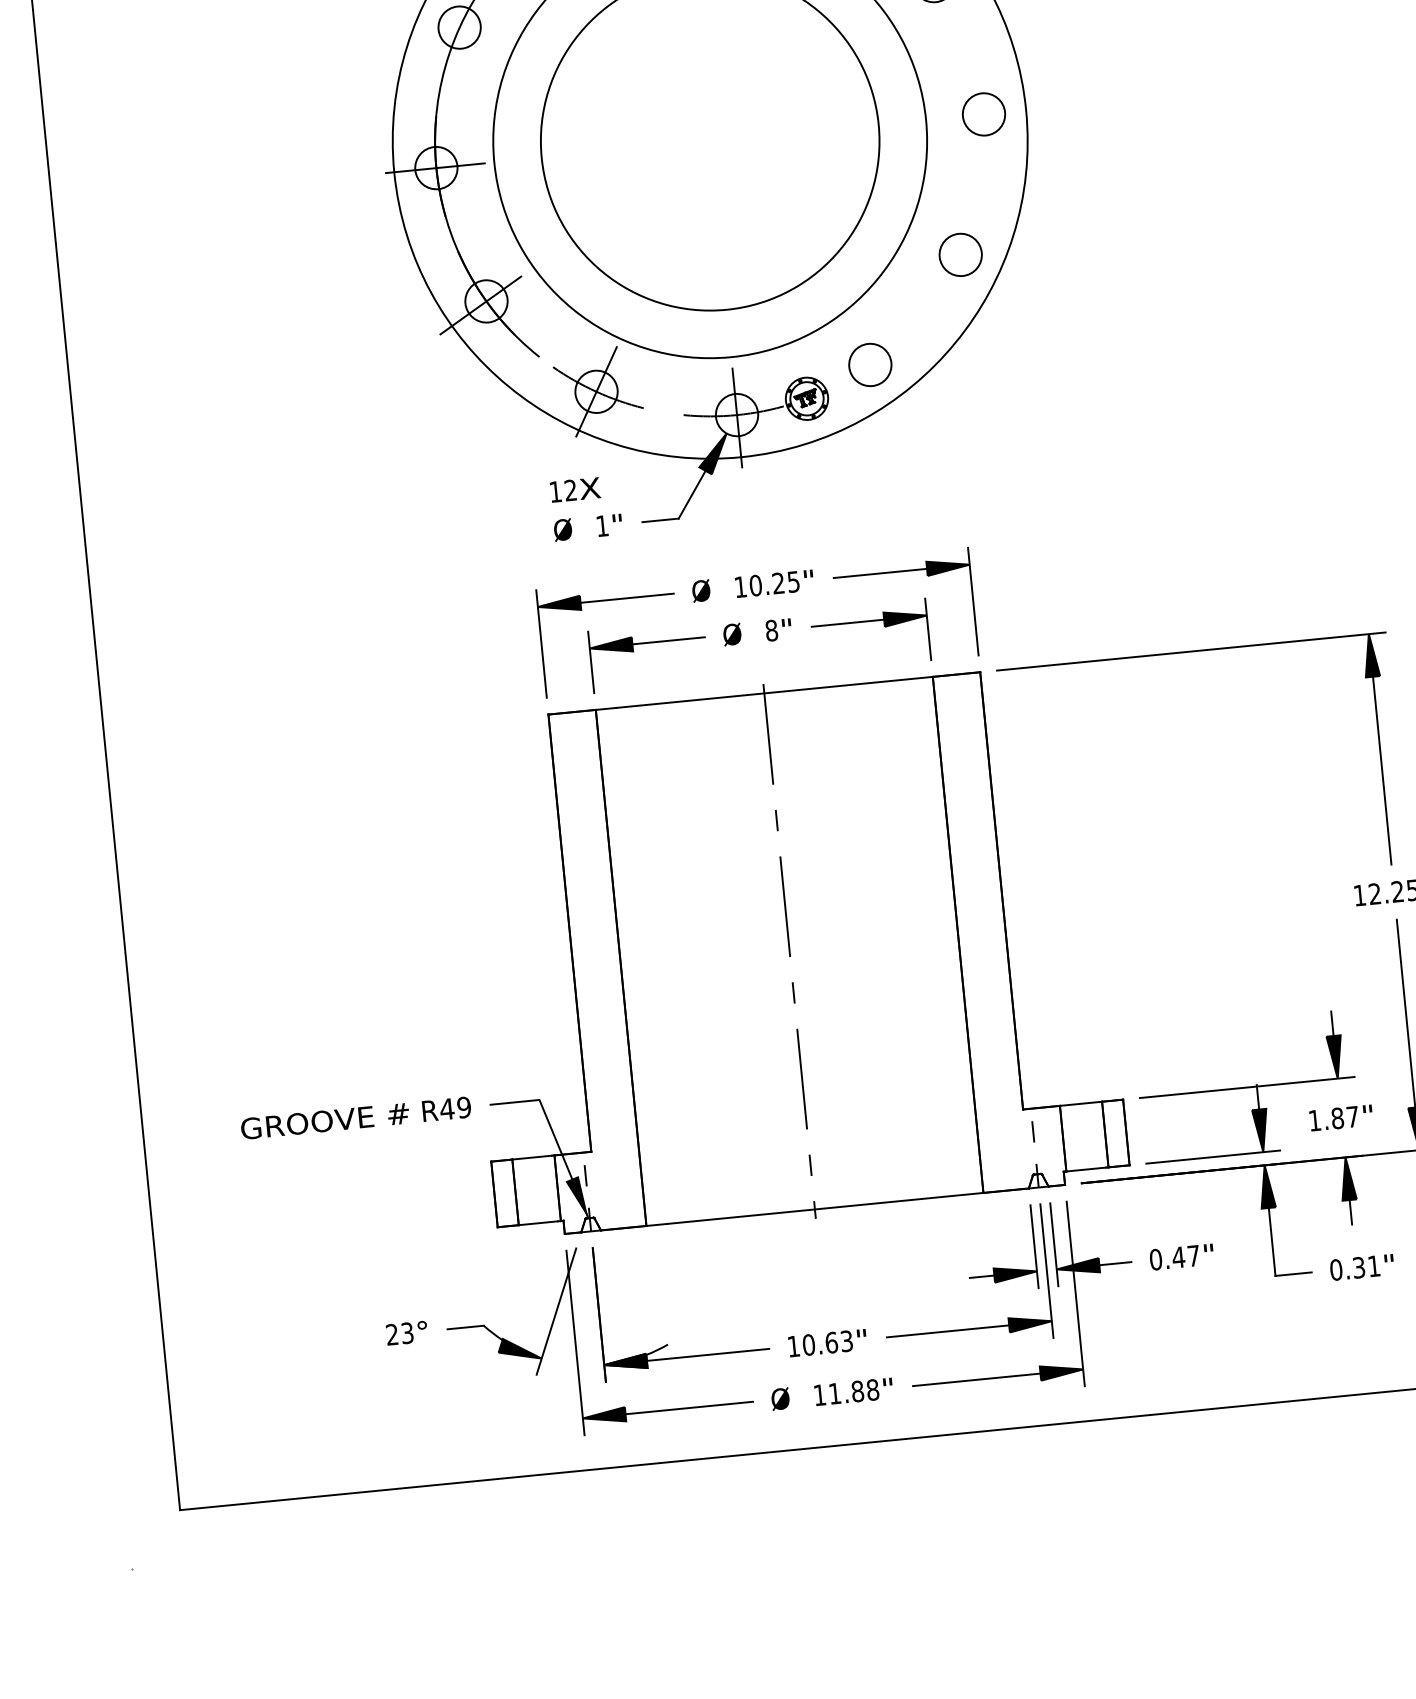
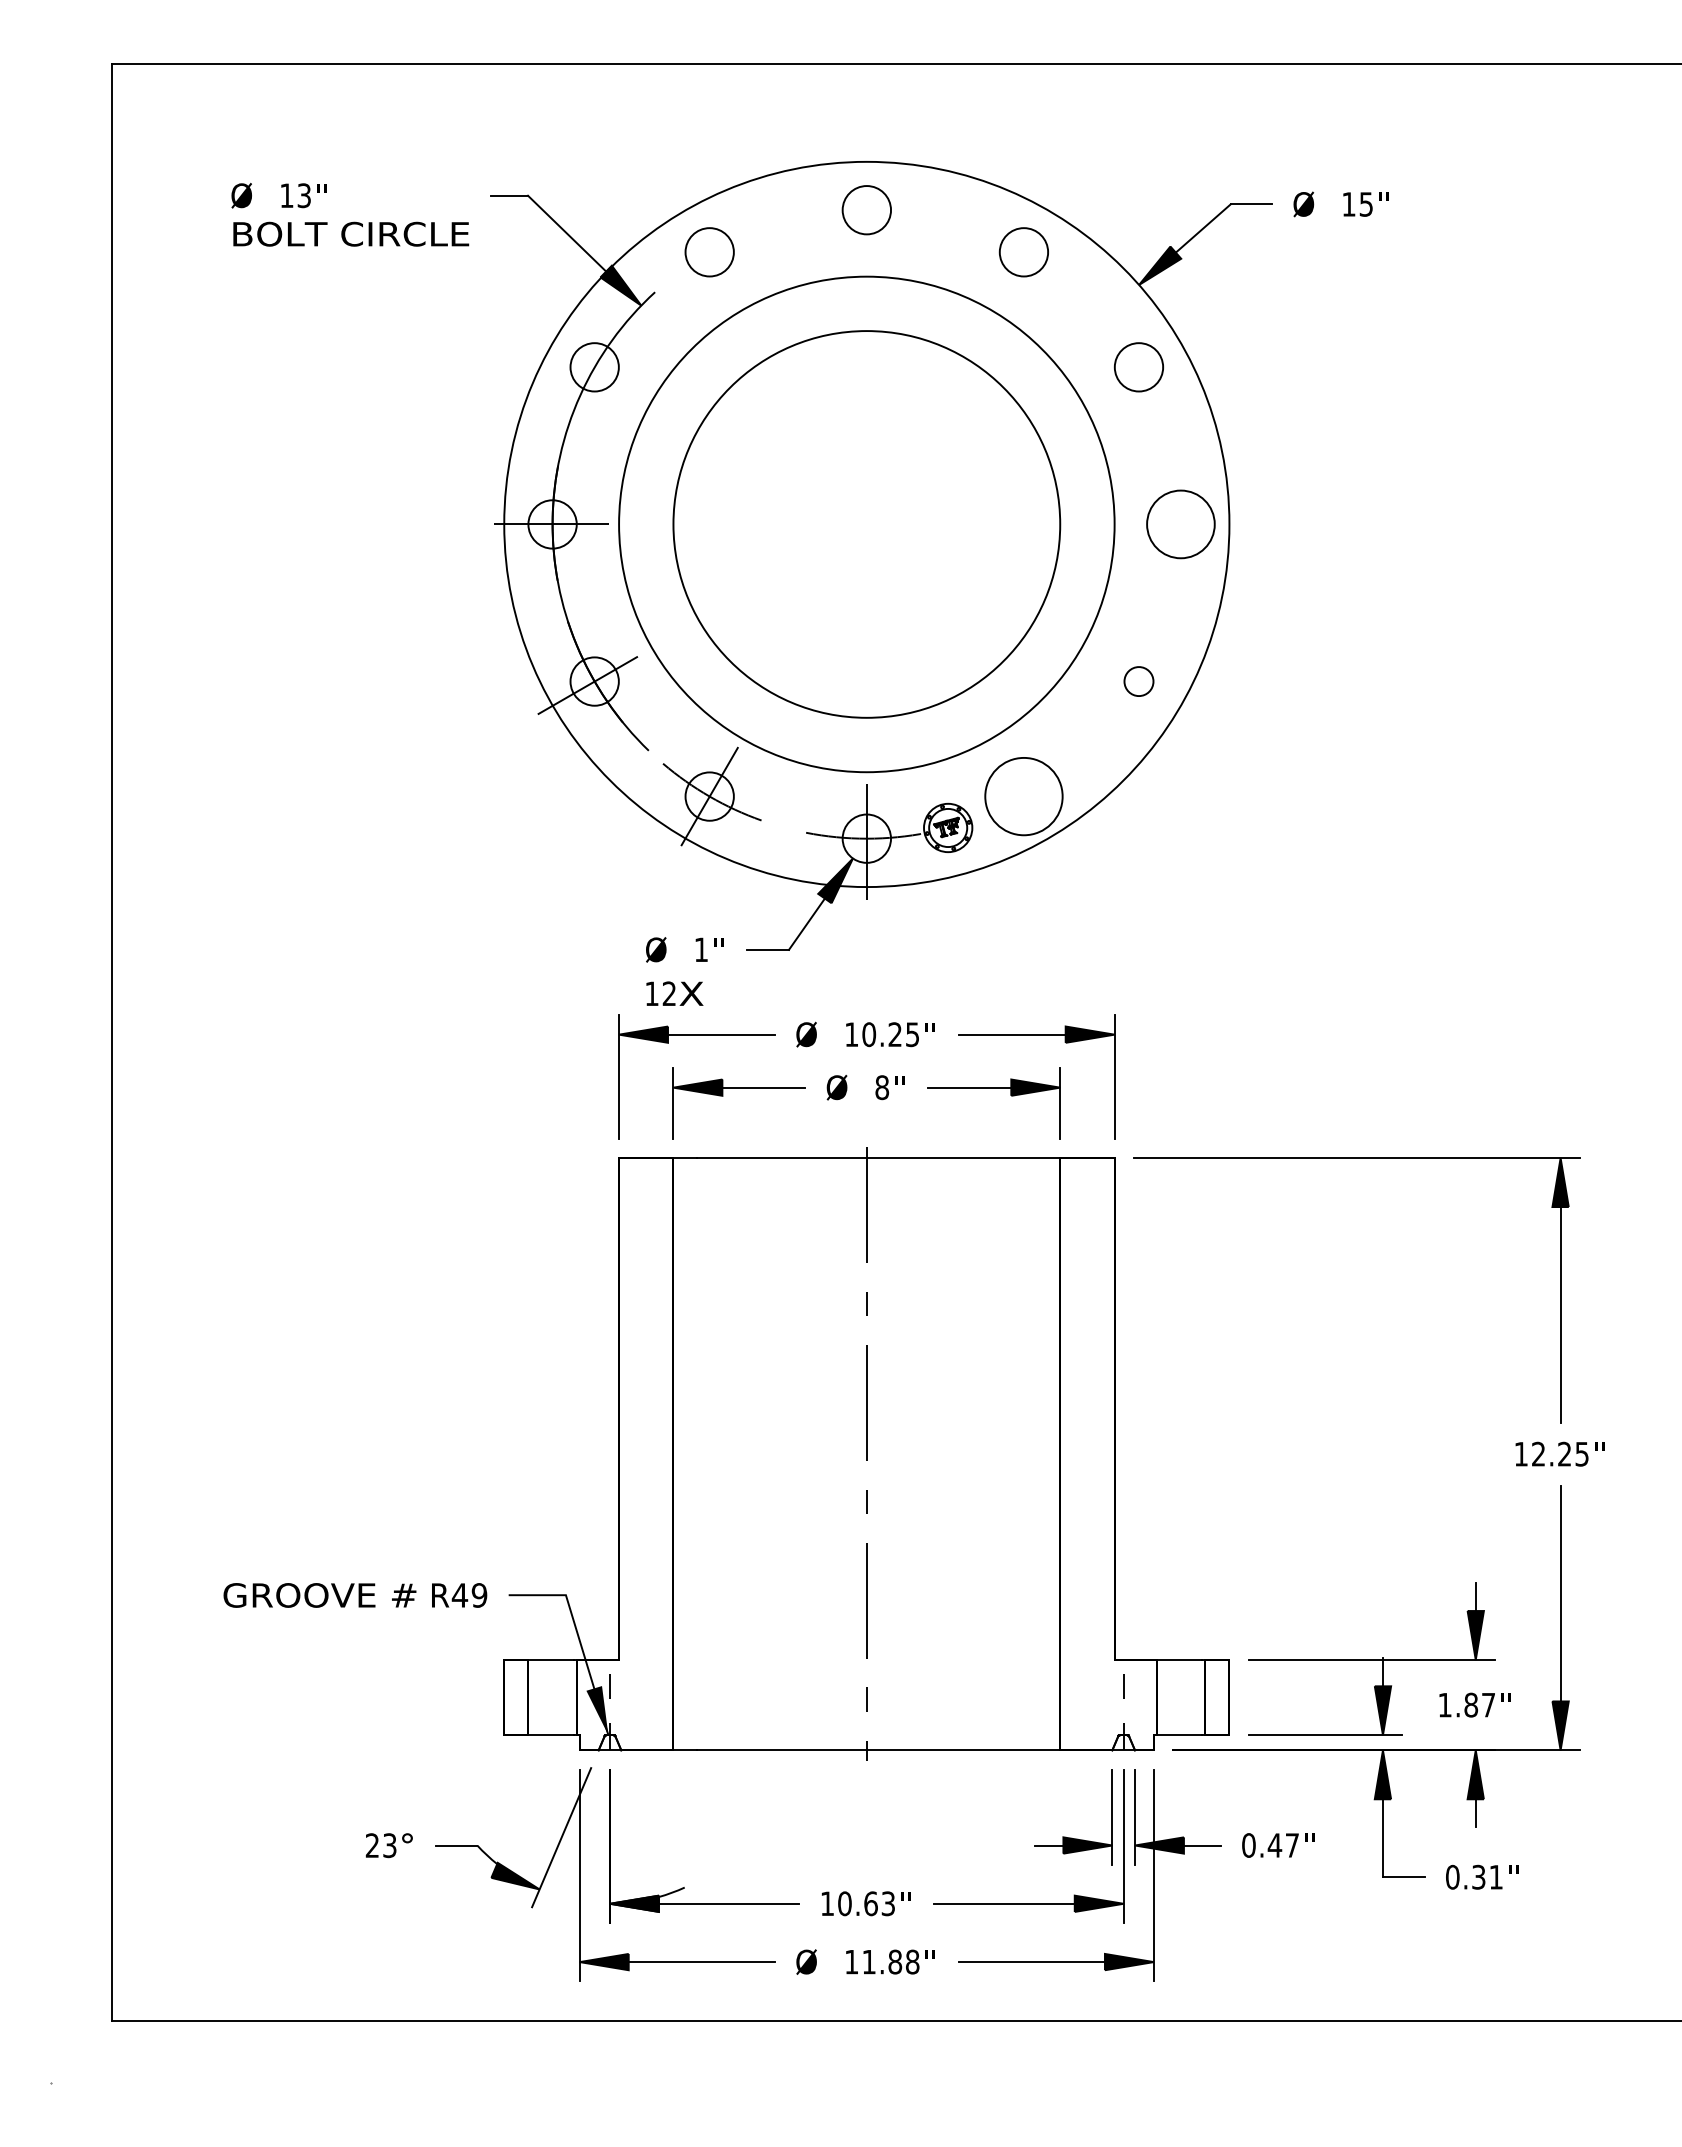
circle: (984, 114) -> (1181, 524), size x1.4
circle: (960, 254) -> (1138, 681), size x0.6
circle: (869, 364) -> (1023, 796), size x1.6
text: (575, 489) -> (674, 993), moved

